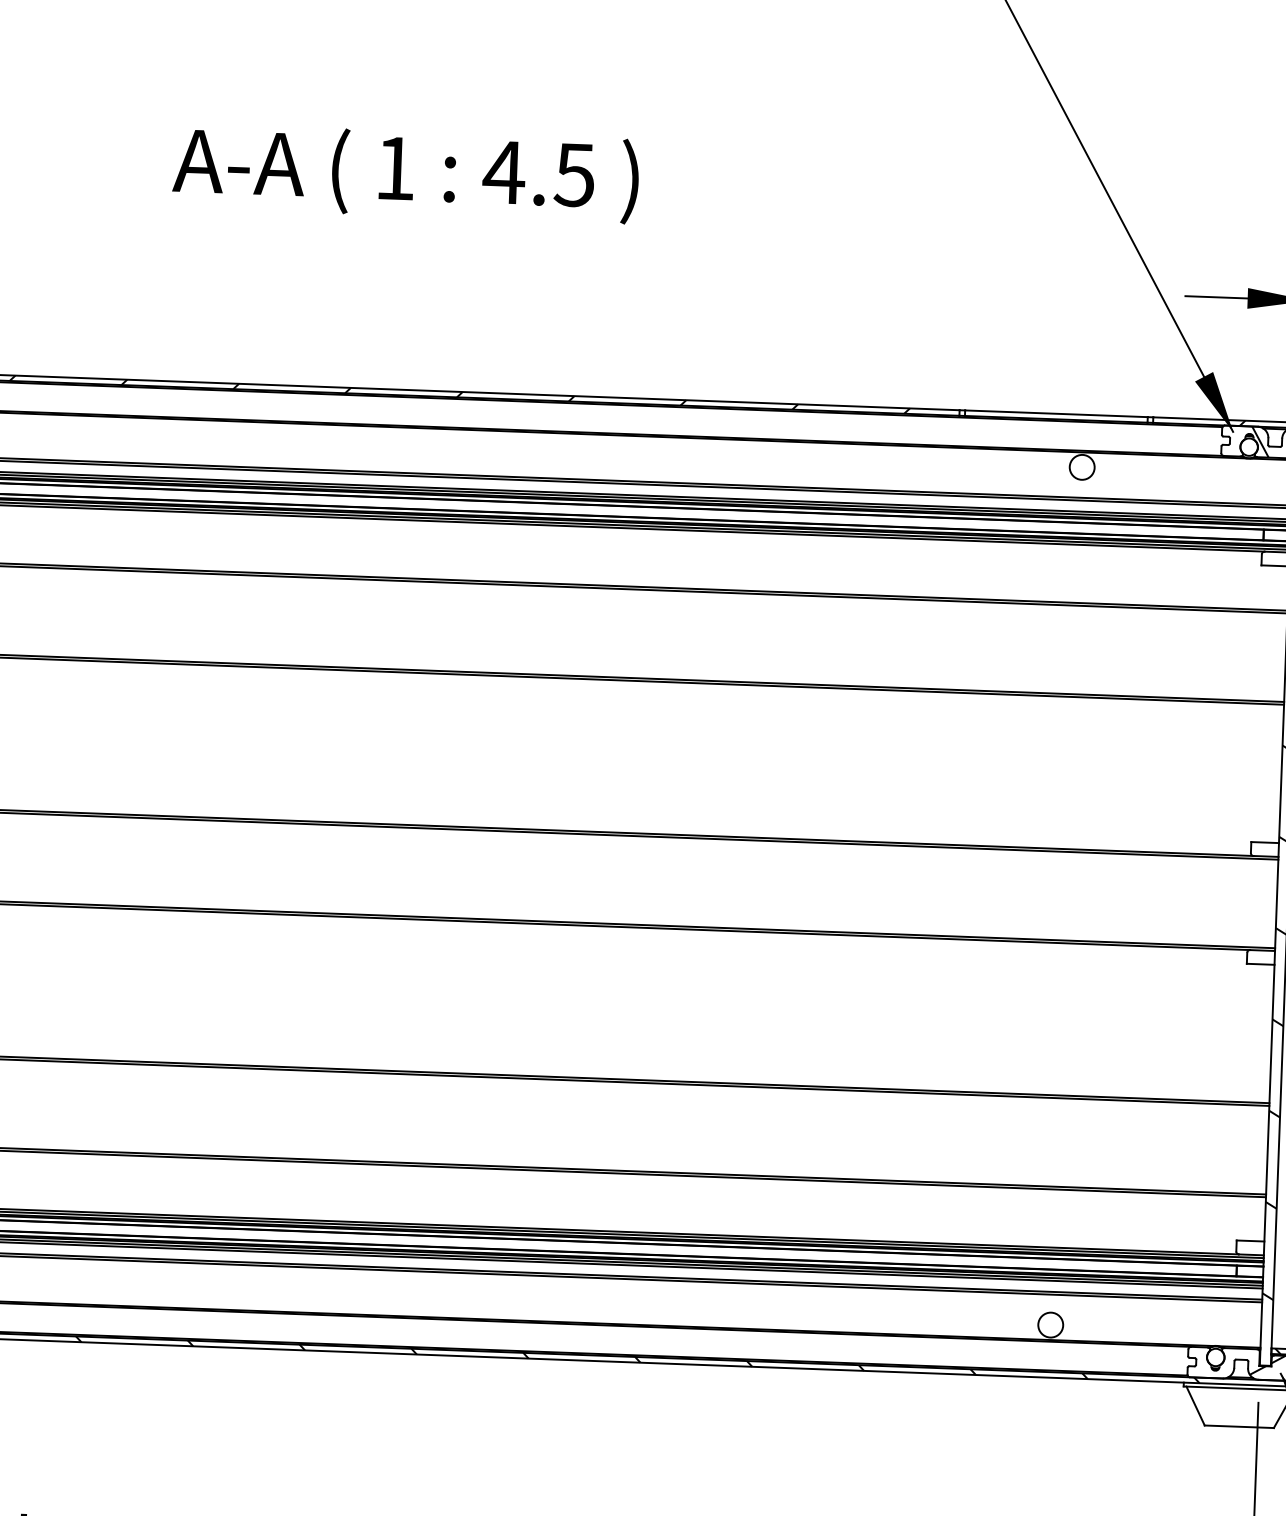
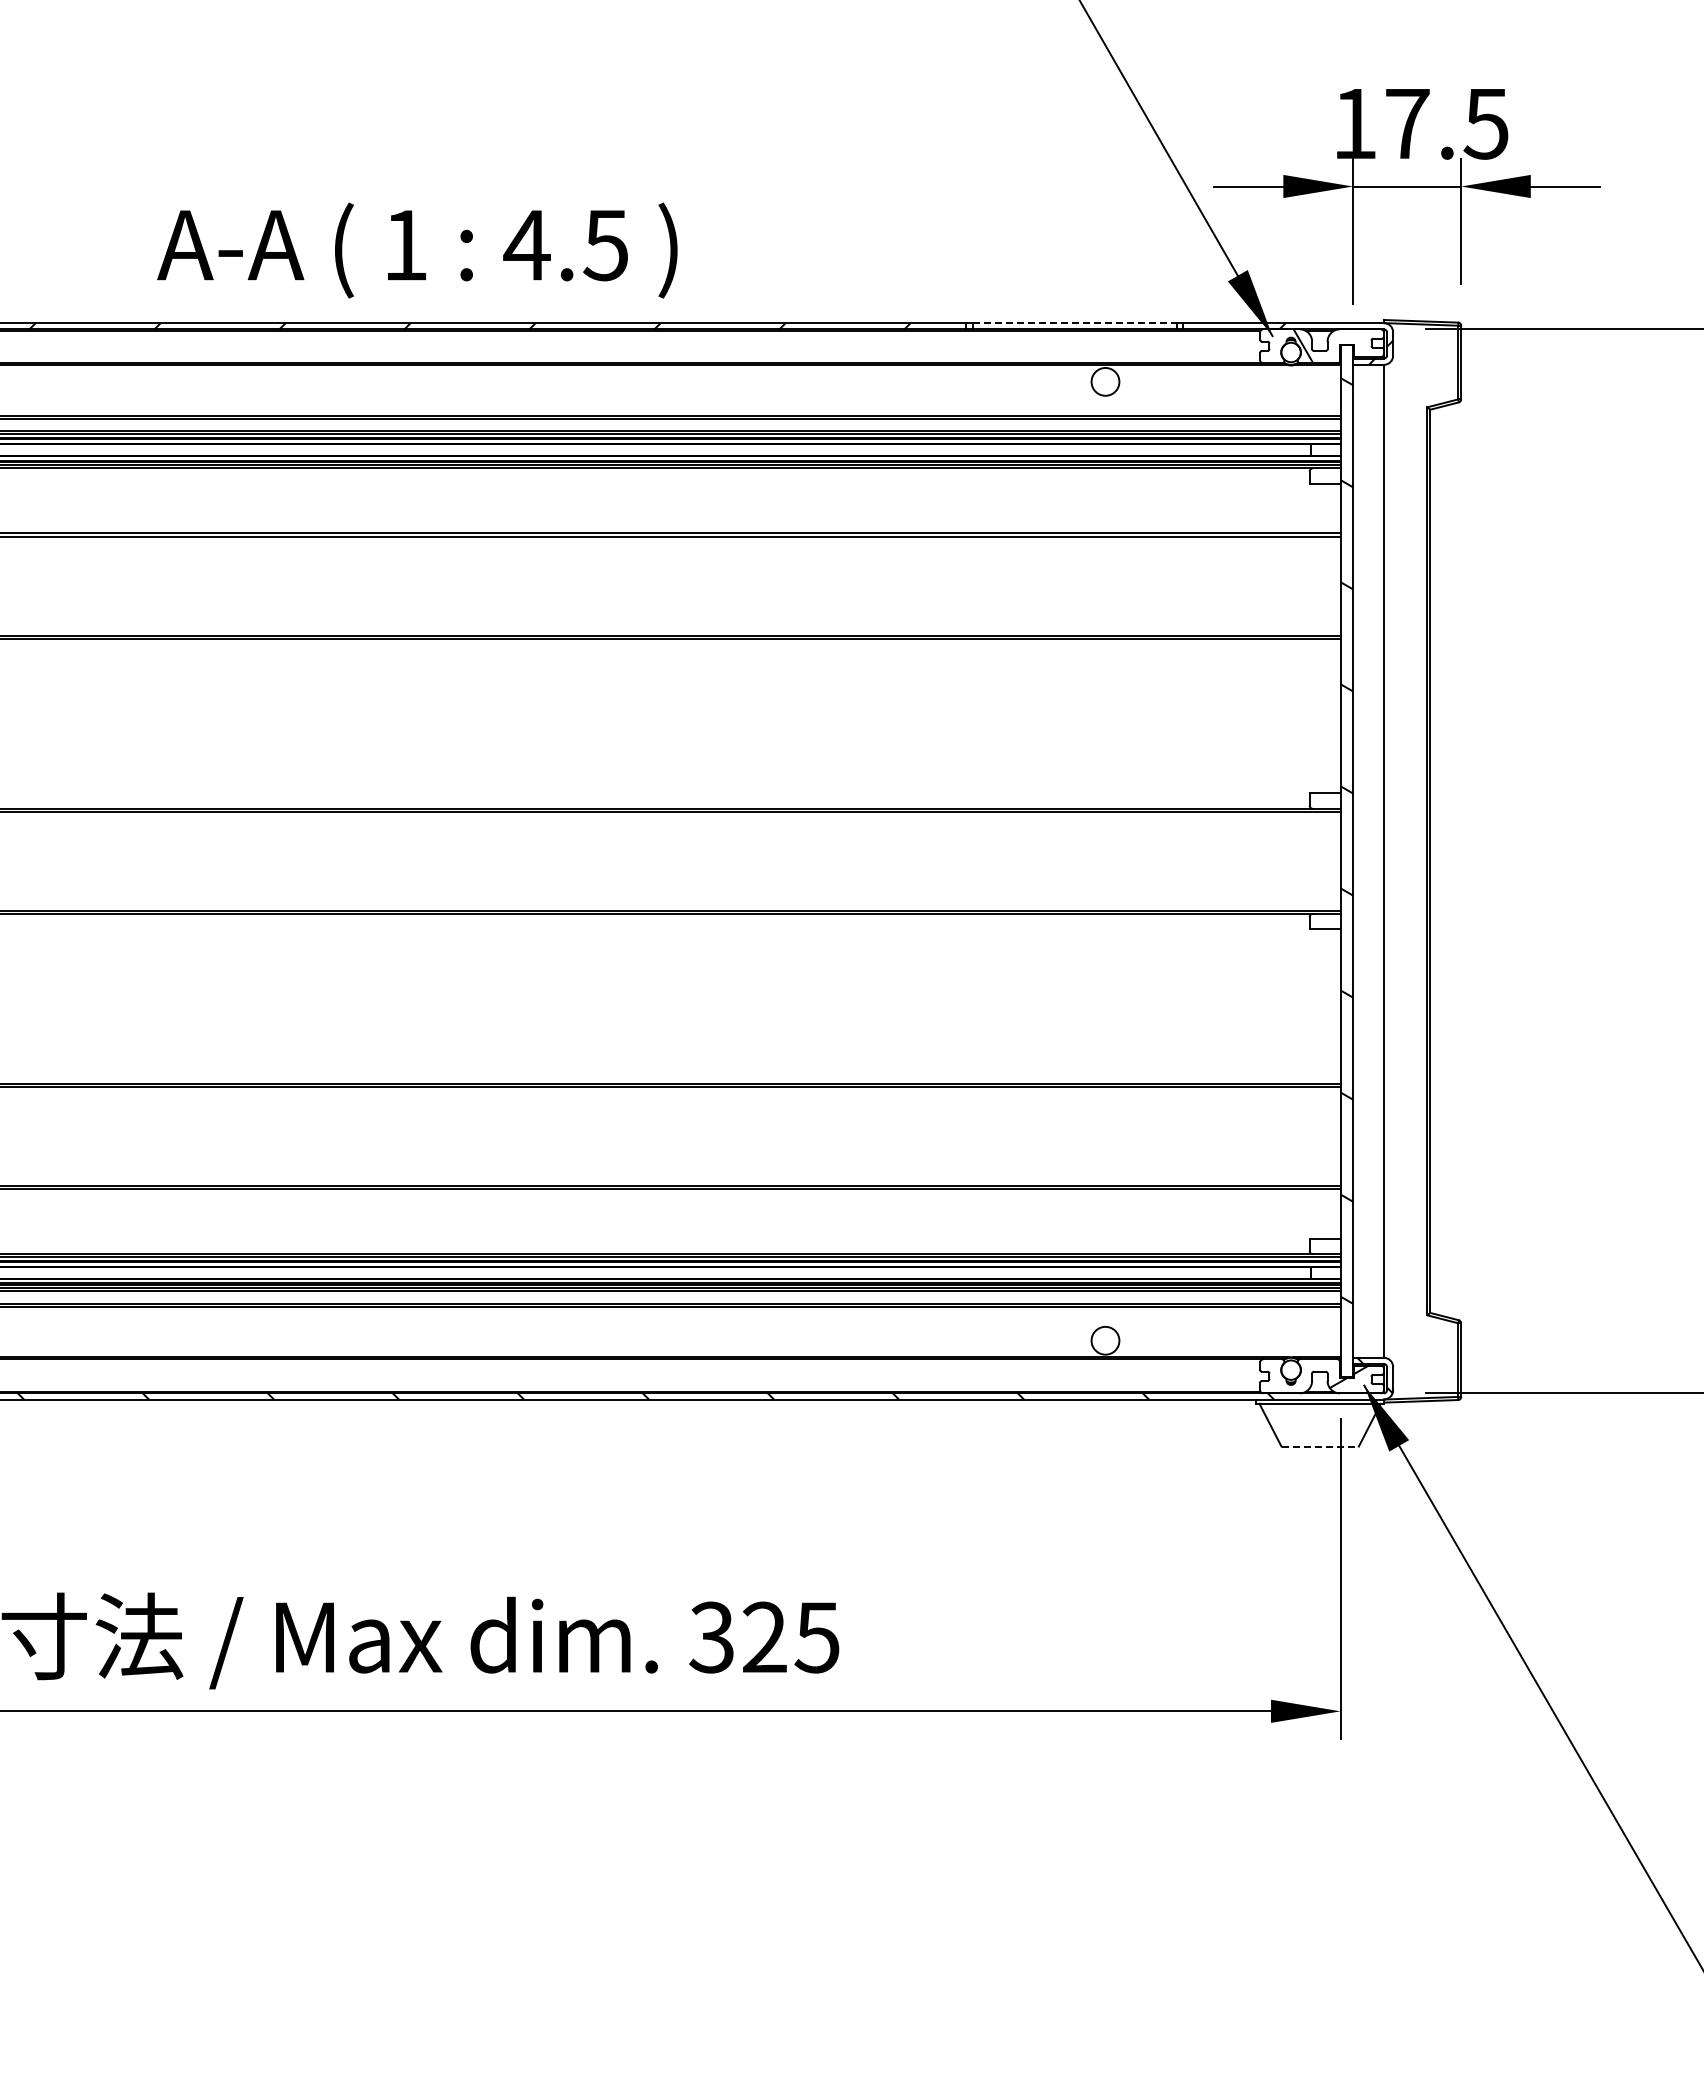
text: (405, 173) -> (417, 250), moved
line: (1057, 414) -> (1075, 323), solid -> dashed
line: (1239, 1426) -> (1320, 1446), solid -> dashed

